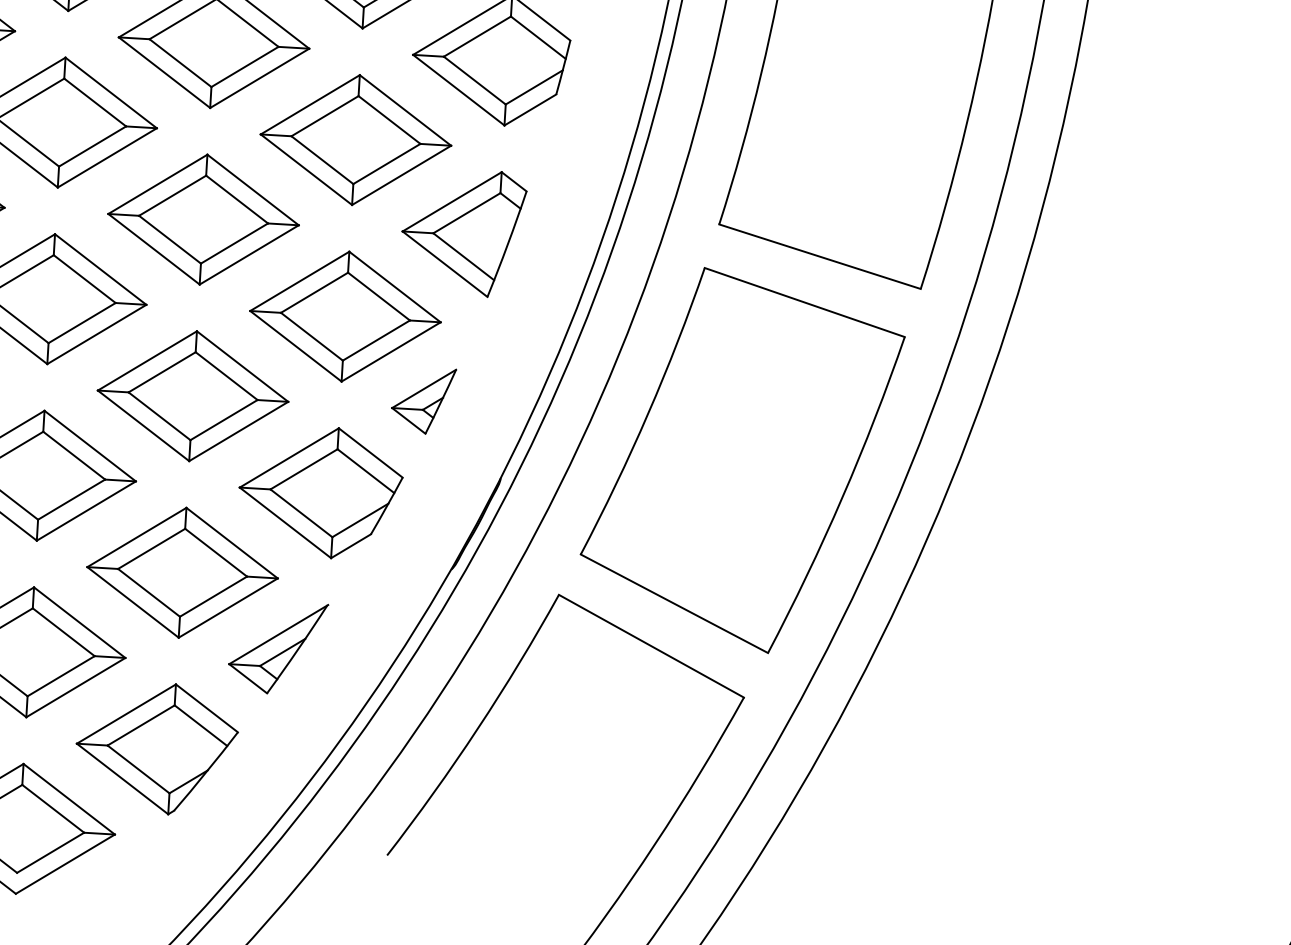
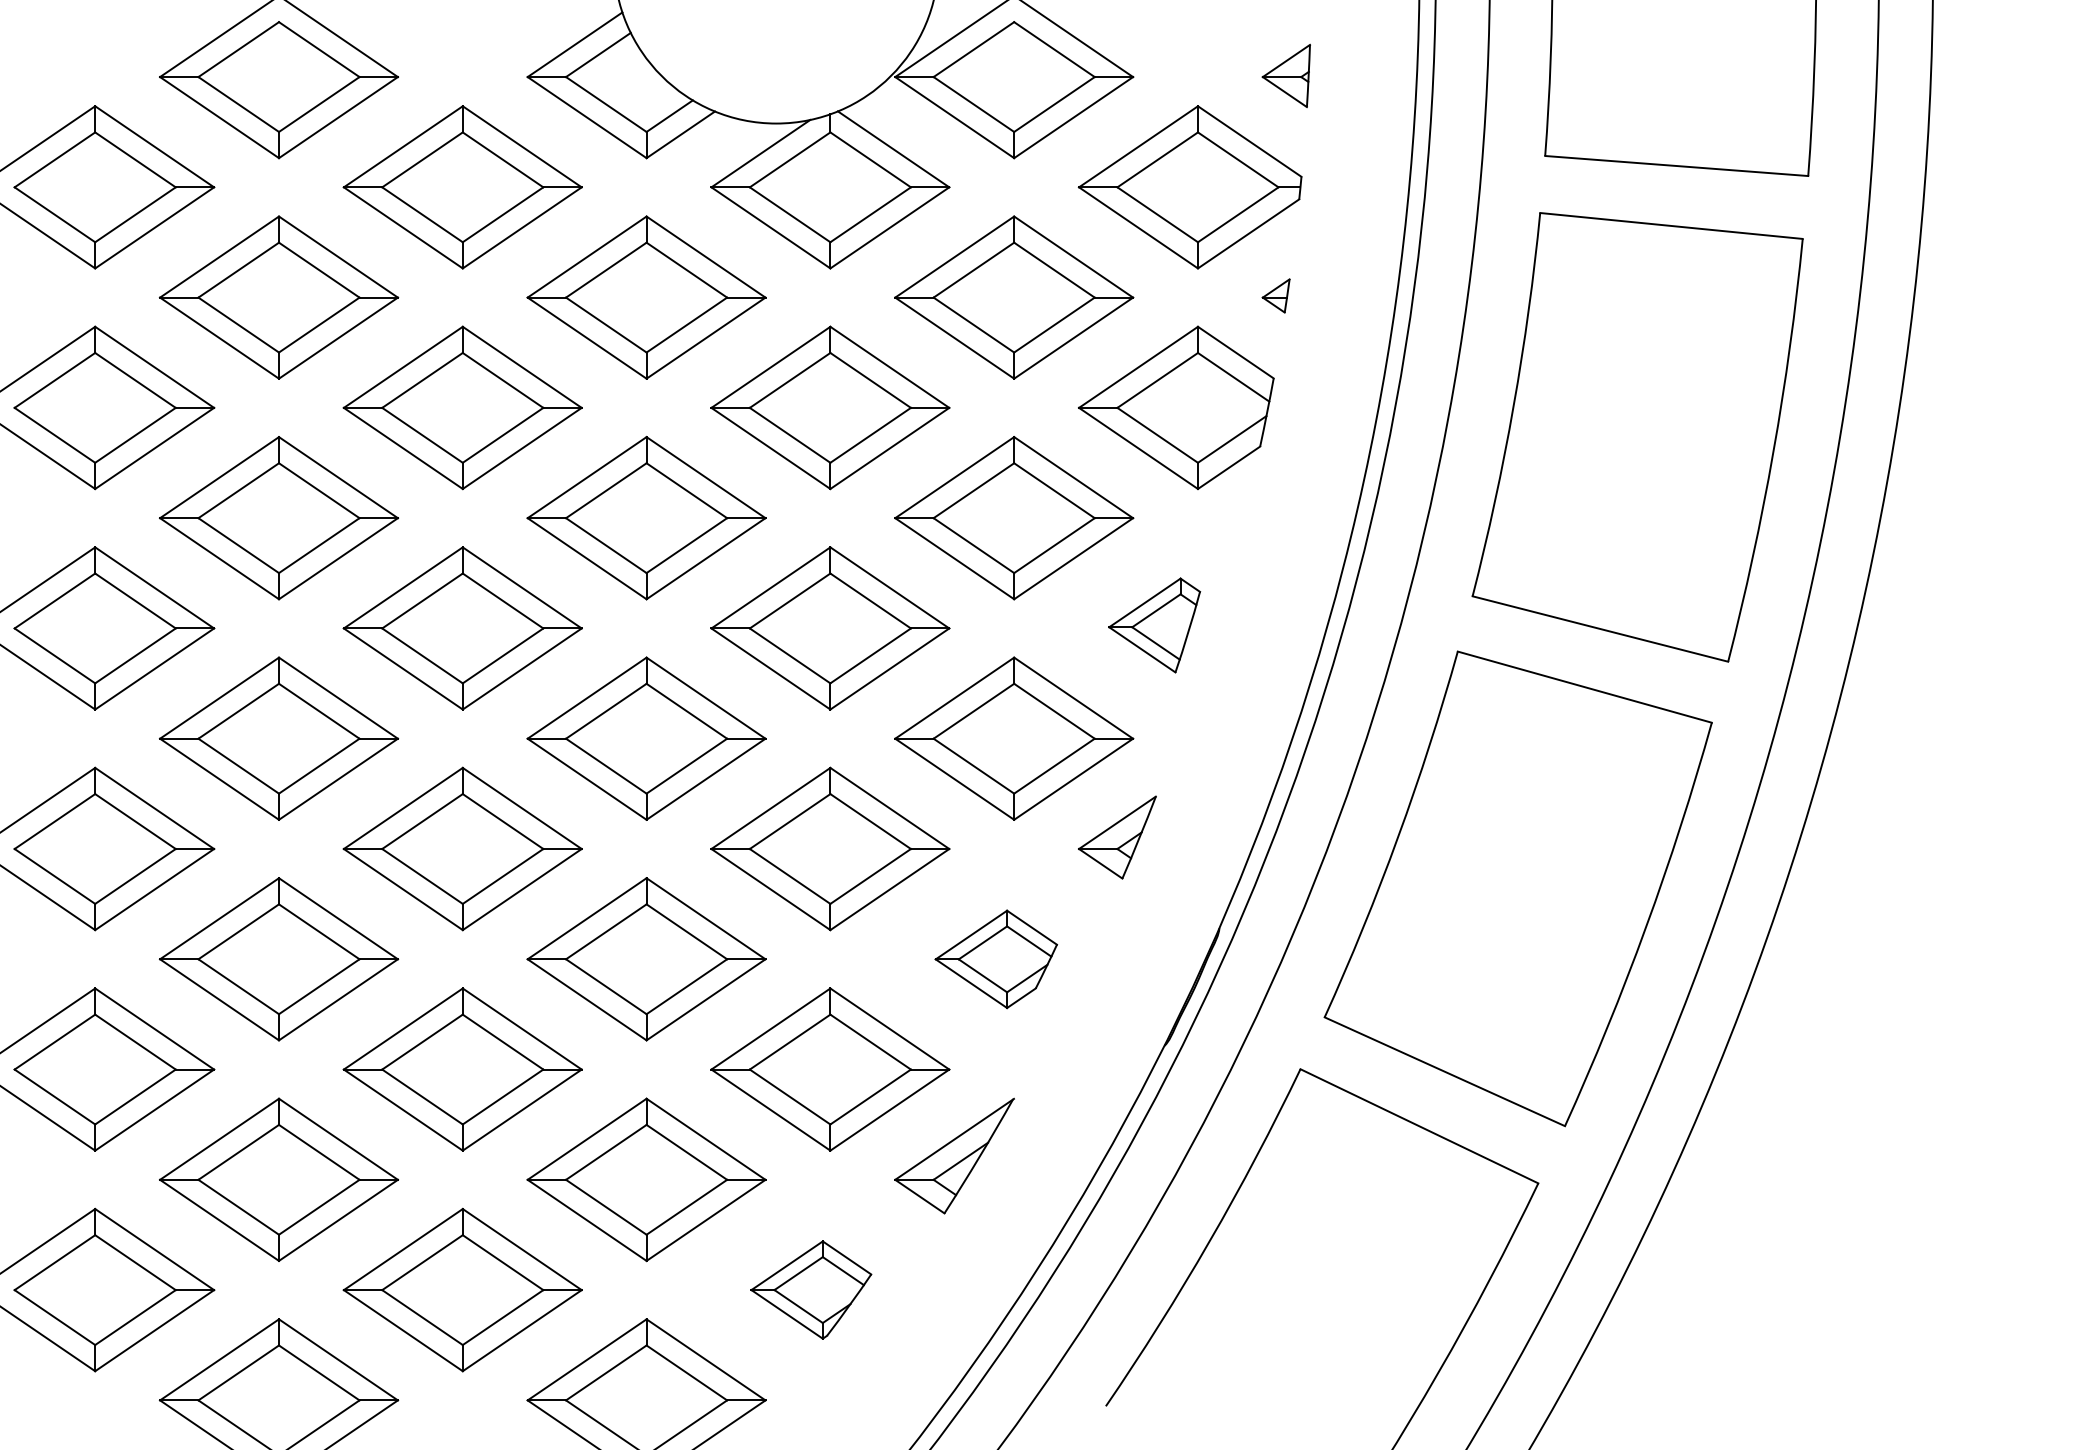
part: (463, 232) -> (1154, 625), size x0.6
part: (320, 492) -> (996, 959), size x0.6
part: (157, 747) -> (811, 1289), size x0.6

